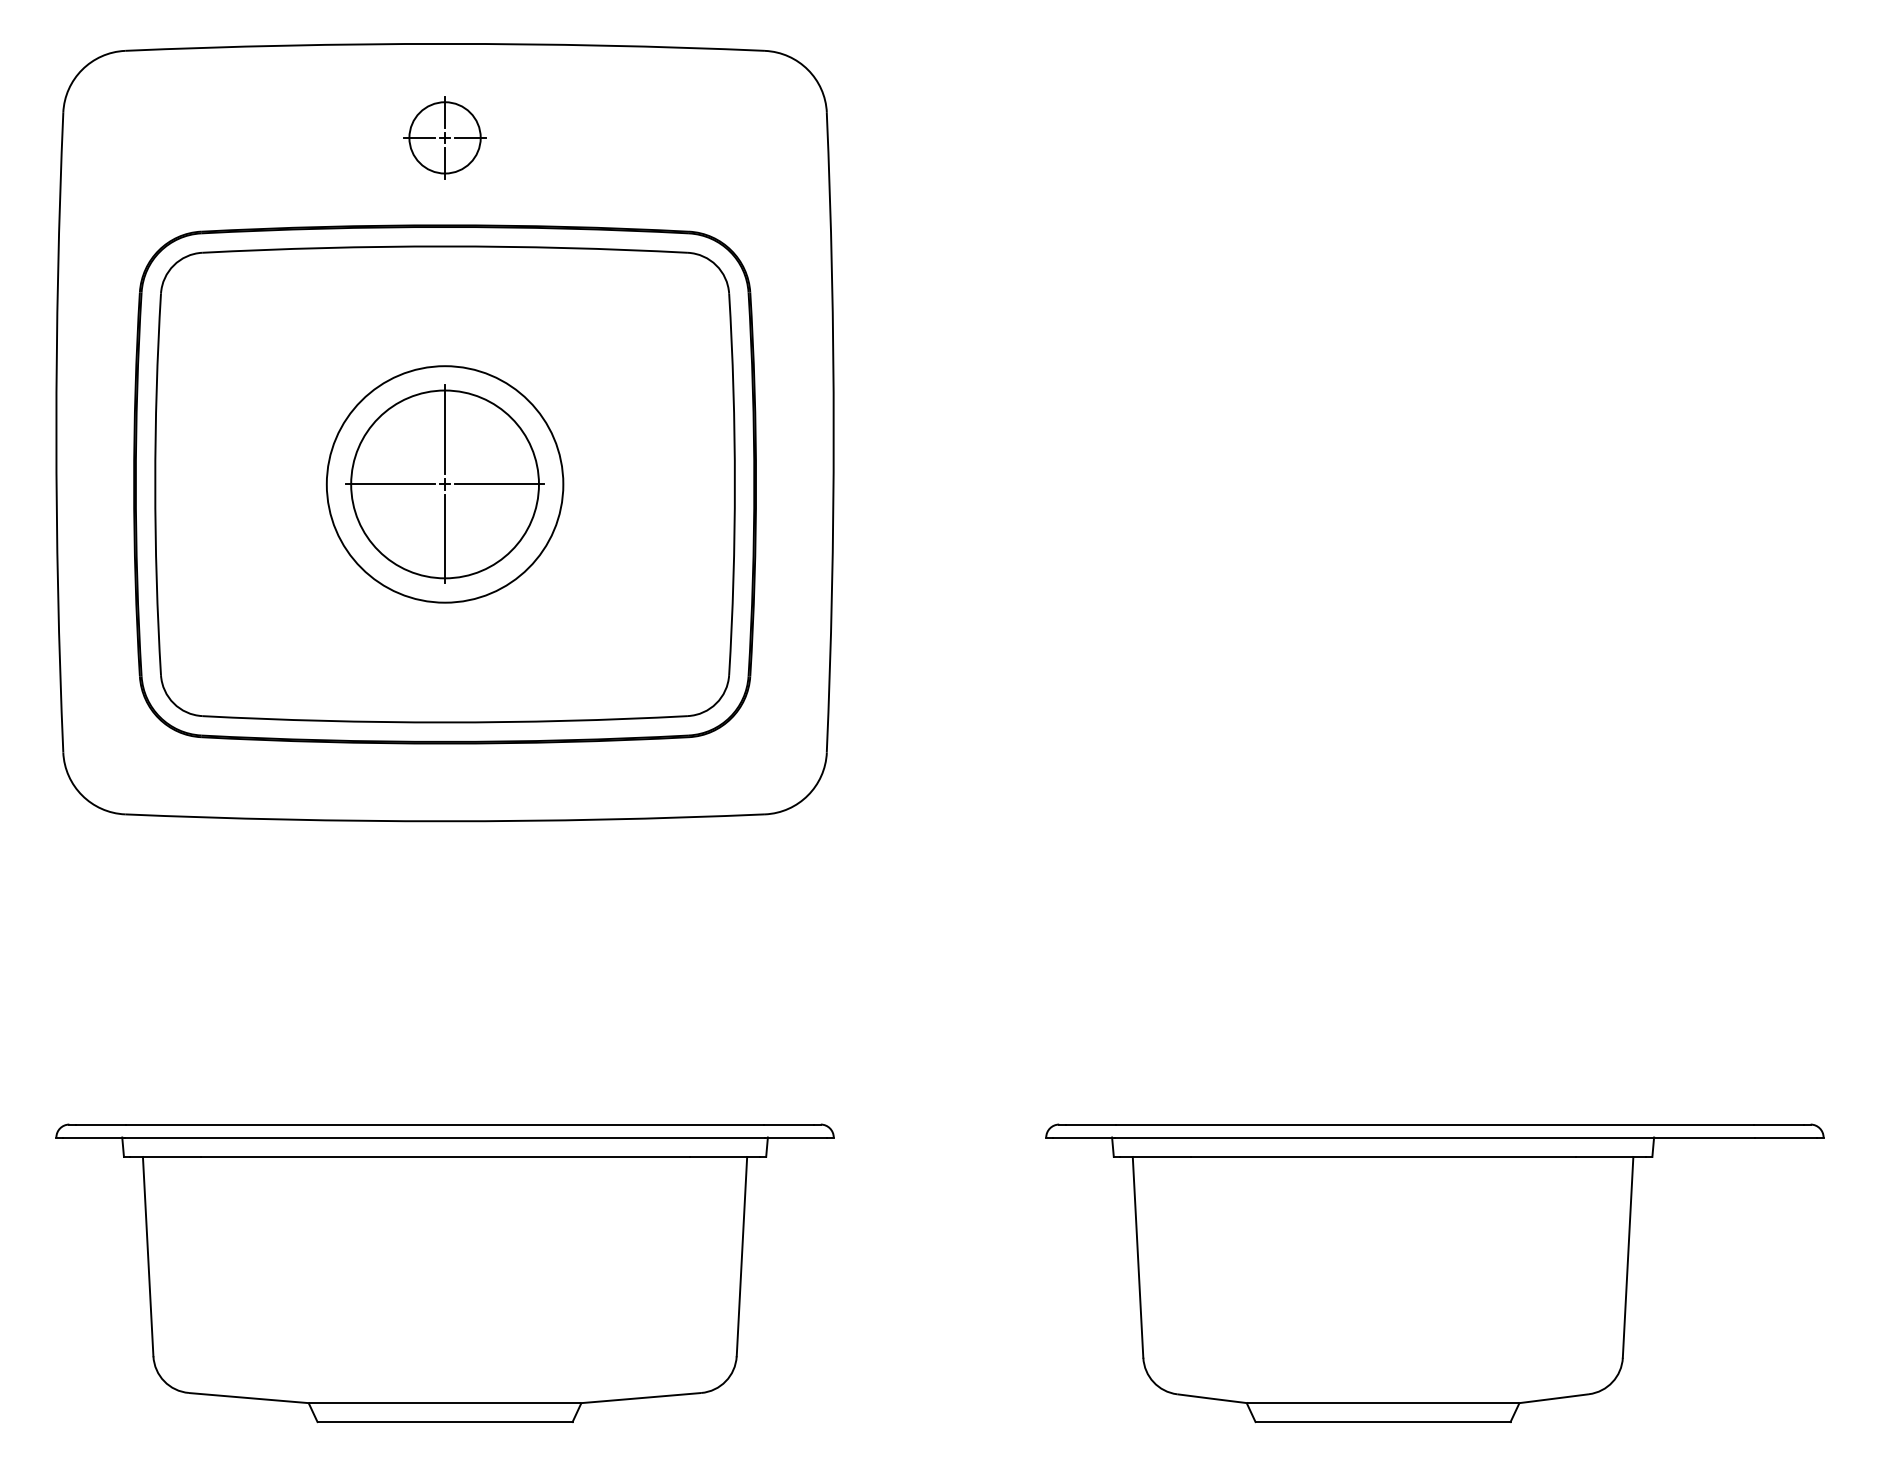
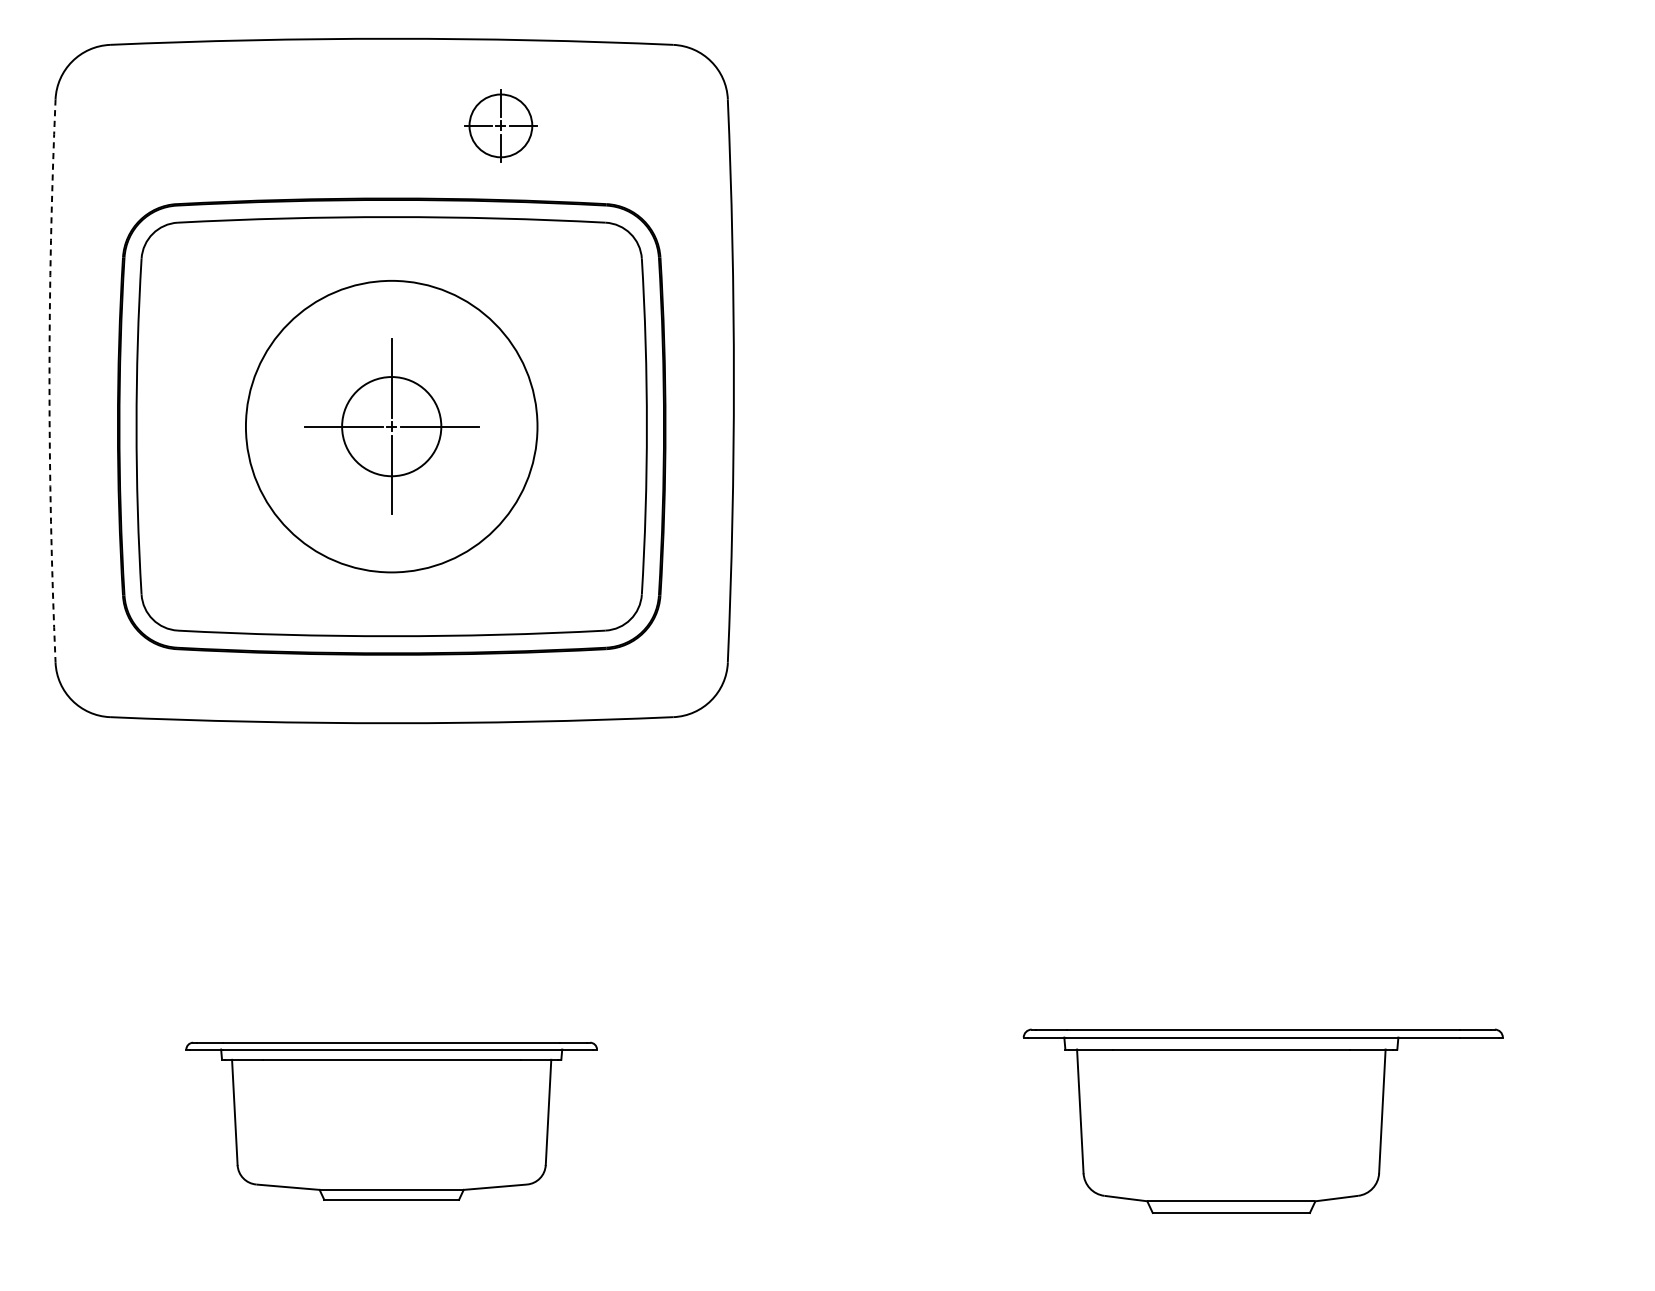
part: (444, 137) -> (500, 125), moved
arc: (56, 432) -> (49, 380), solid -> dashed
circle: (444, 484) -> (391, 426), size x0.6
circle: (444, 484) -> (391, 426), size x1.4
part: (444, 1273) -> (391, 1121), size x0.6
part: (1434, 1273) -> (1262, 1121), size x0.7

